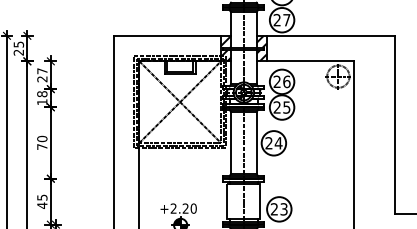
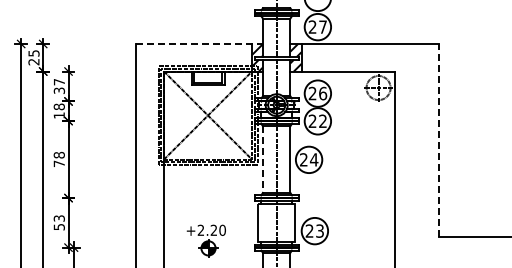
line: (173, 36) -> (200, 44), solid -> dashed
text: (42, 78) -> (59, 90), 27 -> 37
text: (286, 107) -> (322, 121), 25 -> 22
line: (394, 124) -> (439, 139), solid -> dashed
text: (42, 138) -> (59, 154), 70 -> 78
line: (230, 143) -> (262, 160), solid -> dashed
text: (41, 201) -> (58, 222), 45 -> 53

